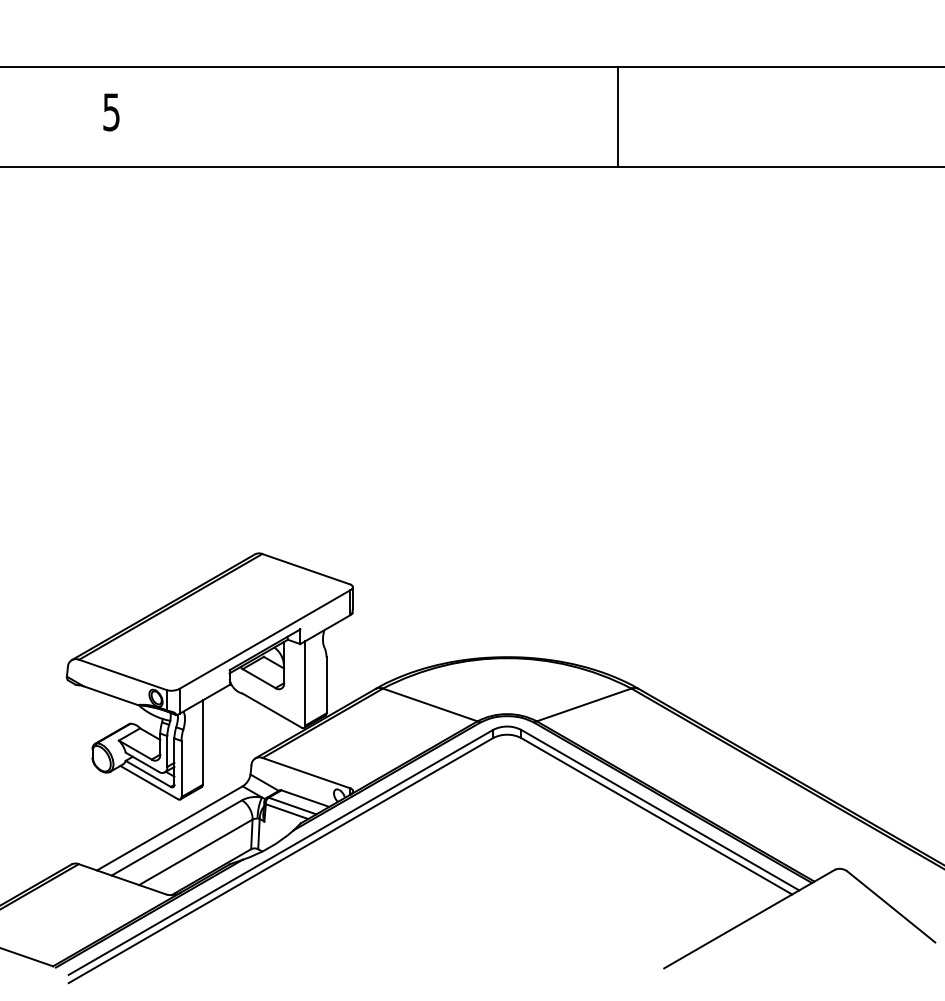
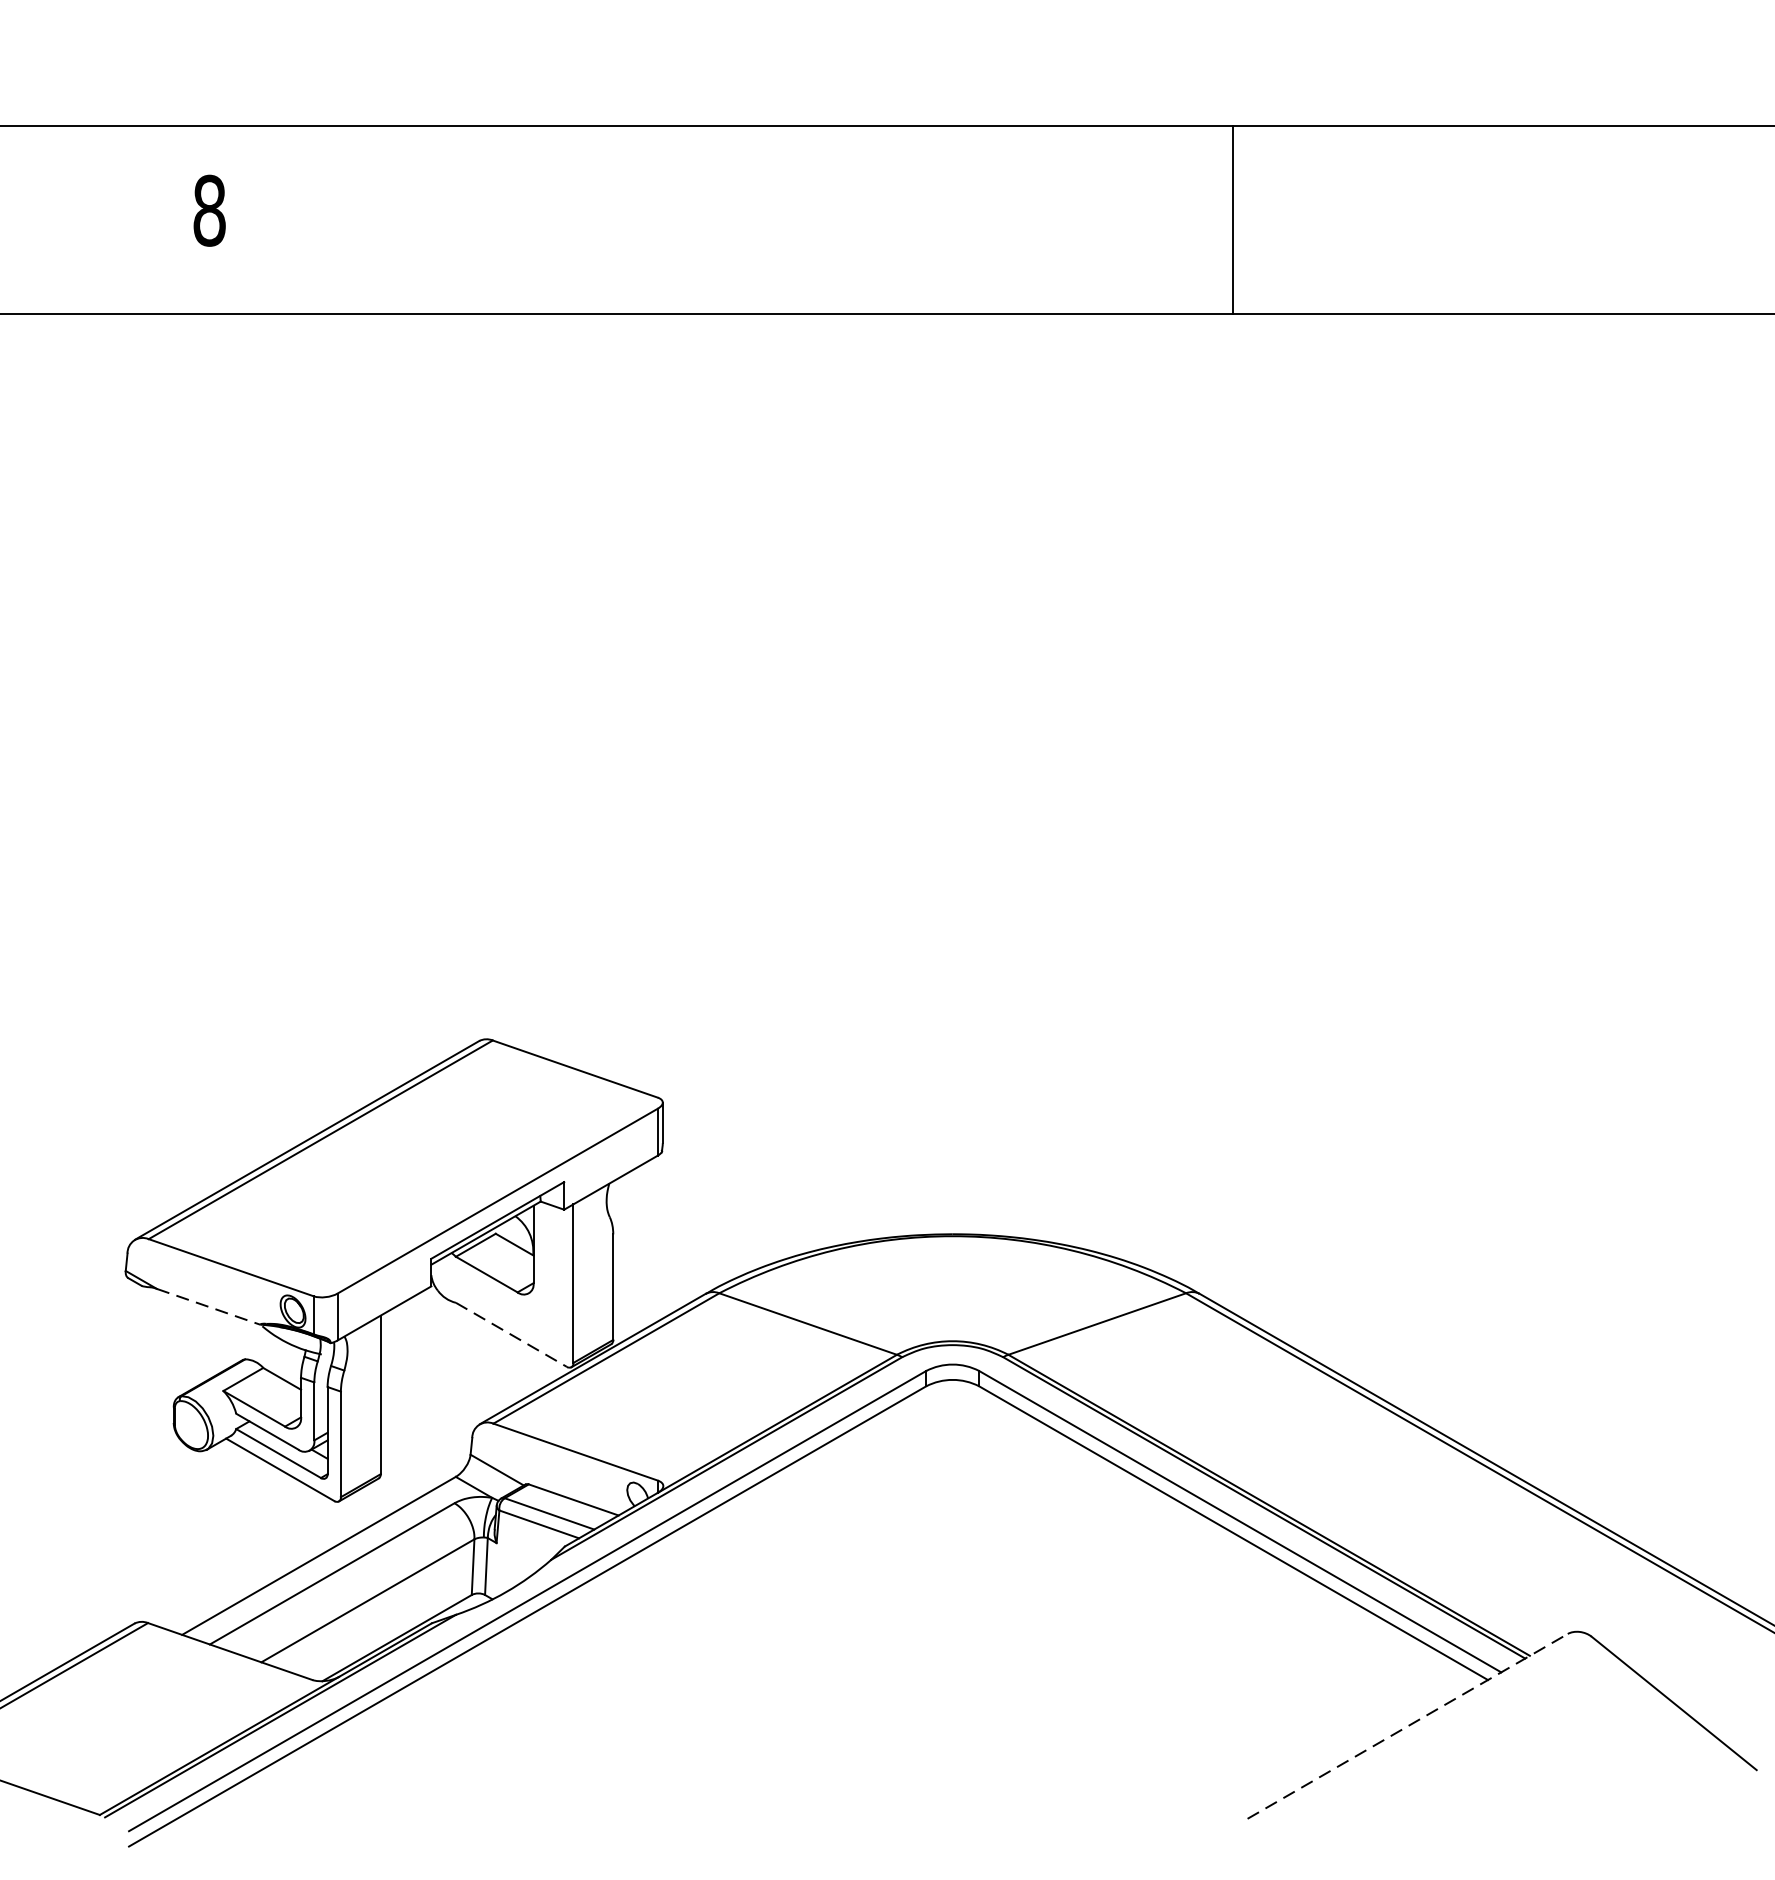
text: (111, 112) -> (209, 211), 5 -> 8
line: (617, 117) -> (1233, 220), moved
line: (111, 695) -> (209, 1306), solid -> dashed
line: (272, 710) -> (511, 1334), solid -> dashed
line: (749, 918) -> (1407, 1725), solid -> dashed

